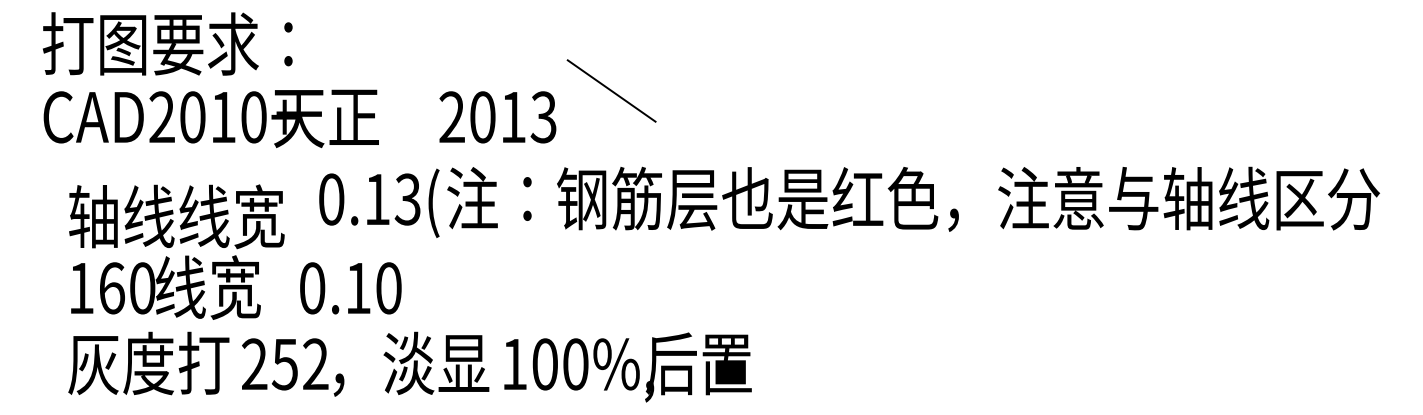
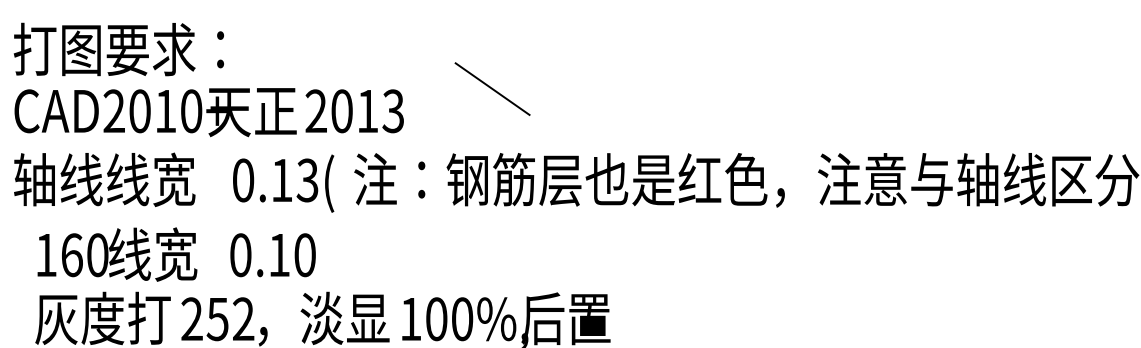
text: (497, 117) -> (354, 111), moved
text: (379, 202) -> (283, 182), moved
text: (176, 216) -> (104, 179), moved

